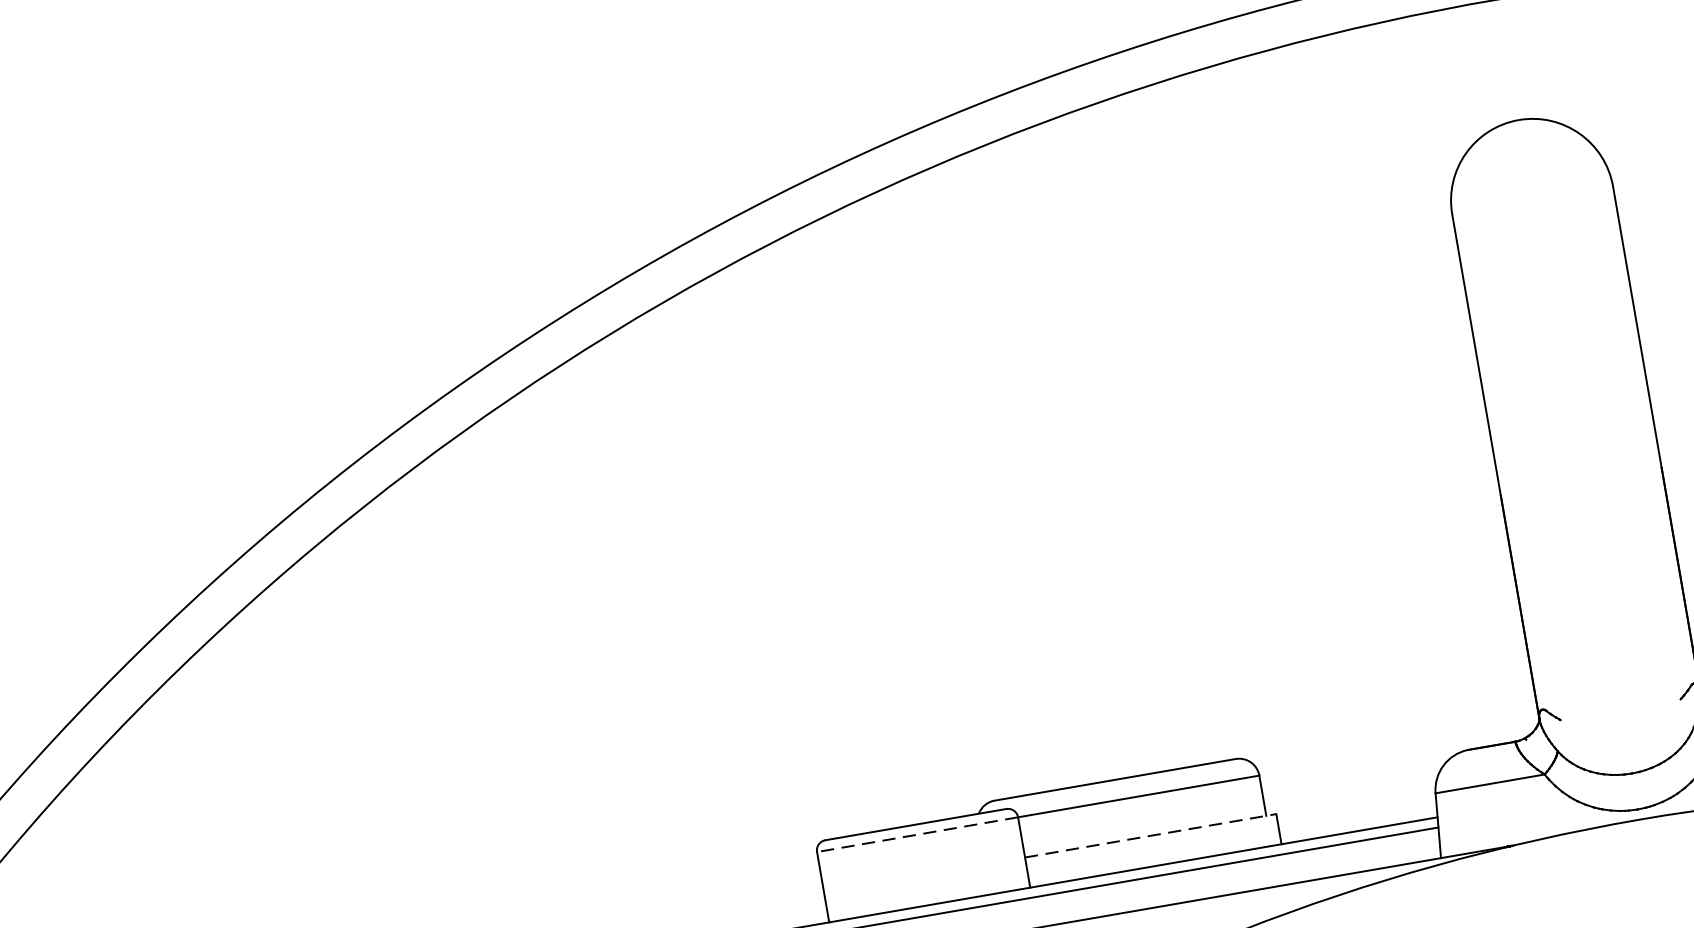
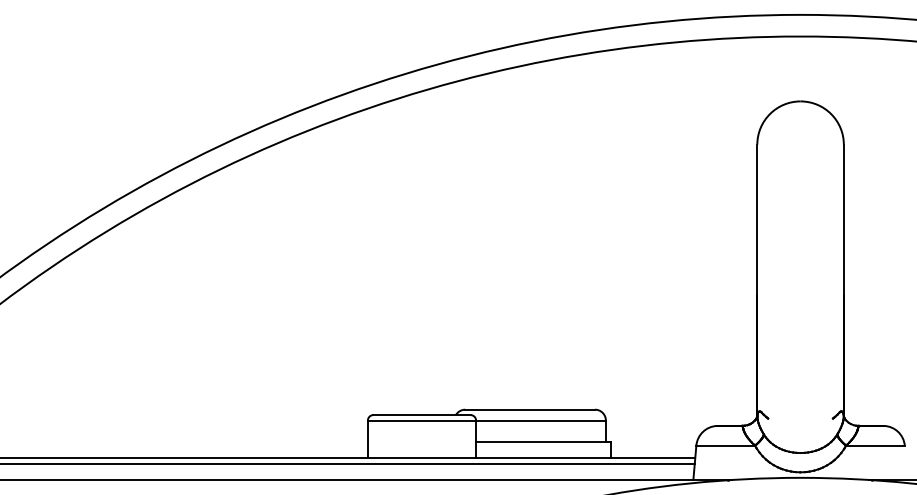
line: (916, 834) -> (421, 420), dashed -> solid
line: (1150, 836) -> (543, 442), dashed -> solid

